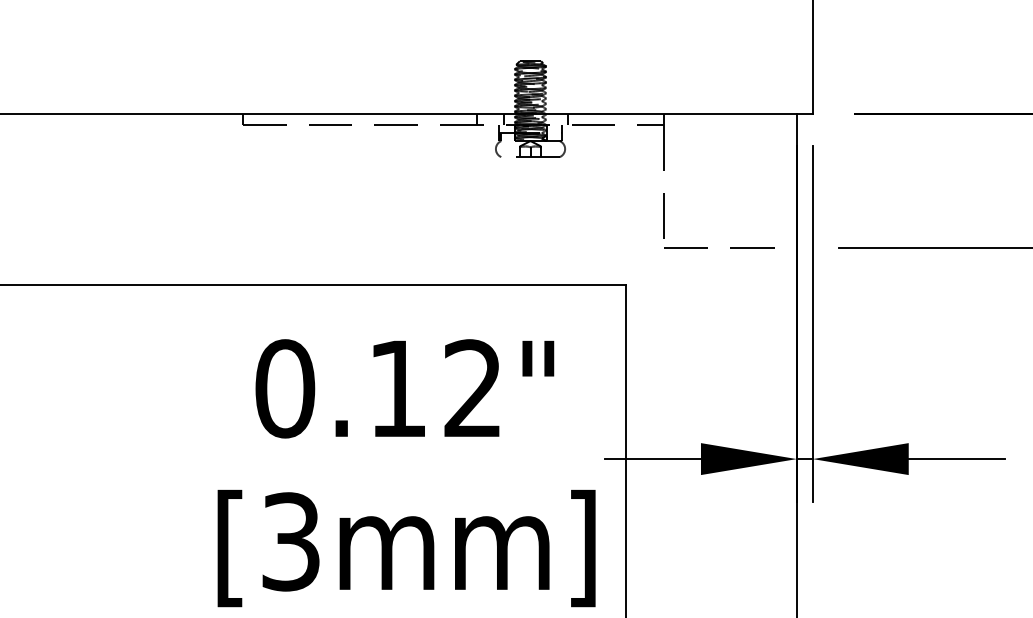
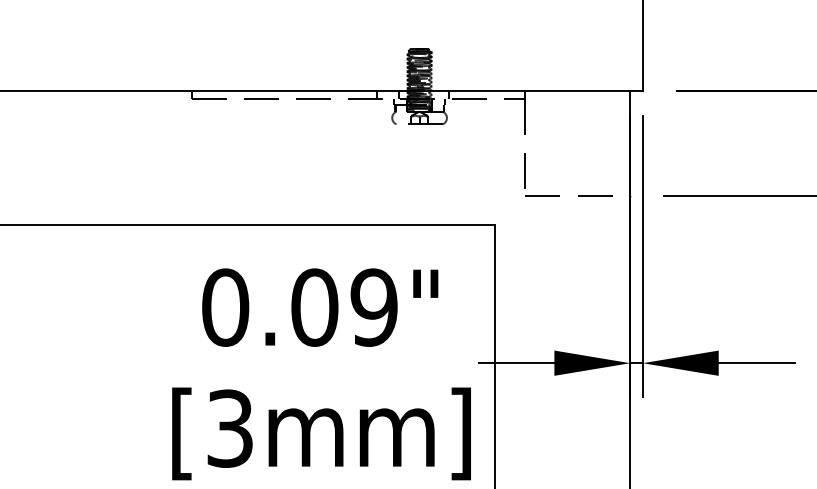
text: (435, 388) -> (344, 307), 0.12" -> 0.09"

